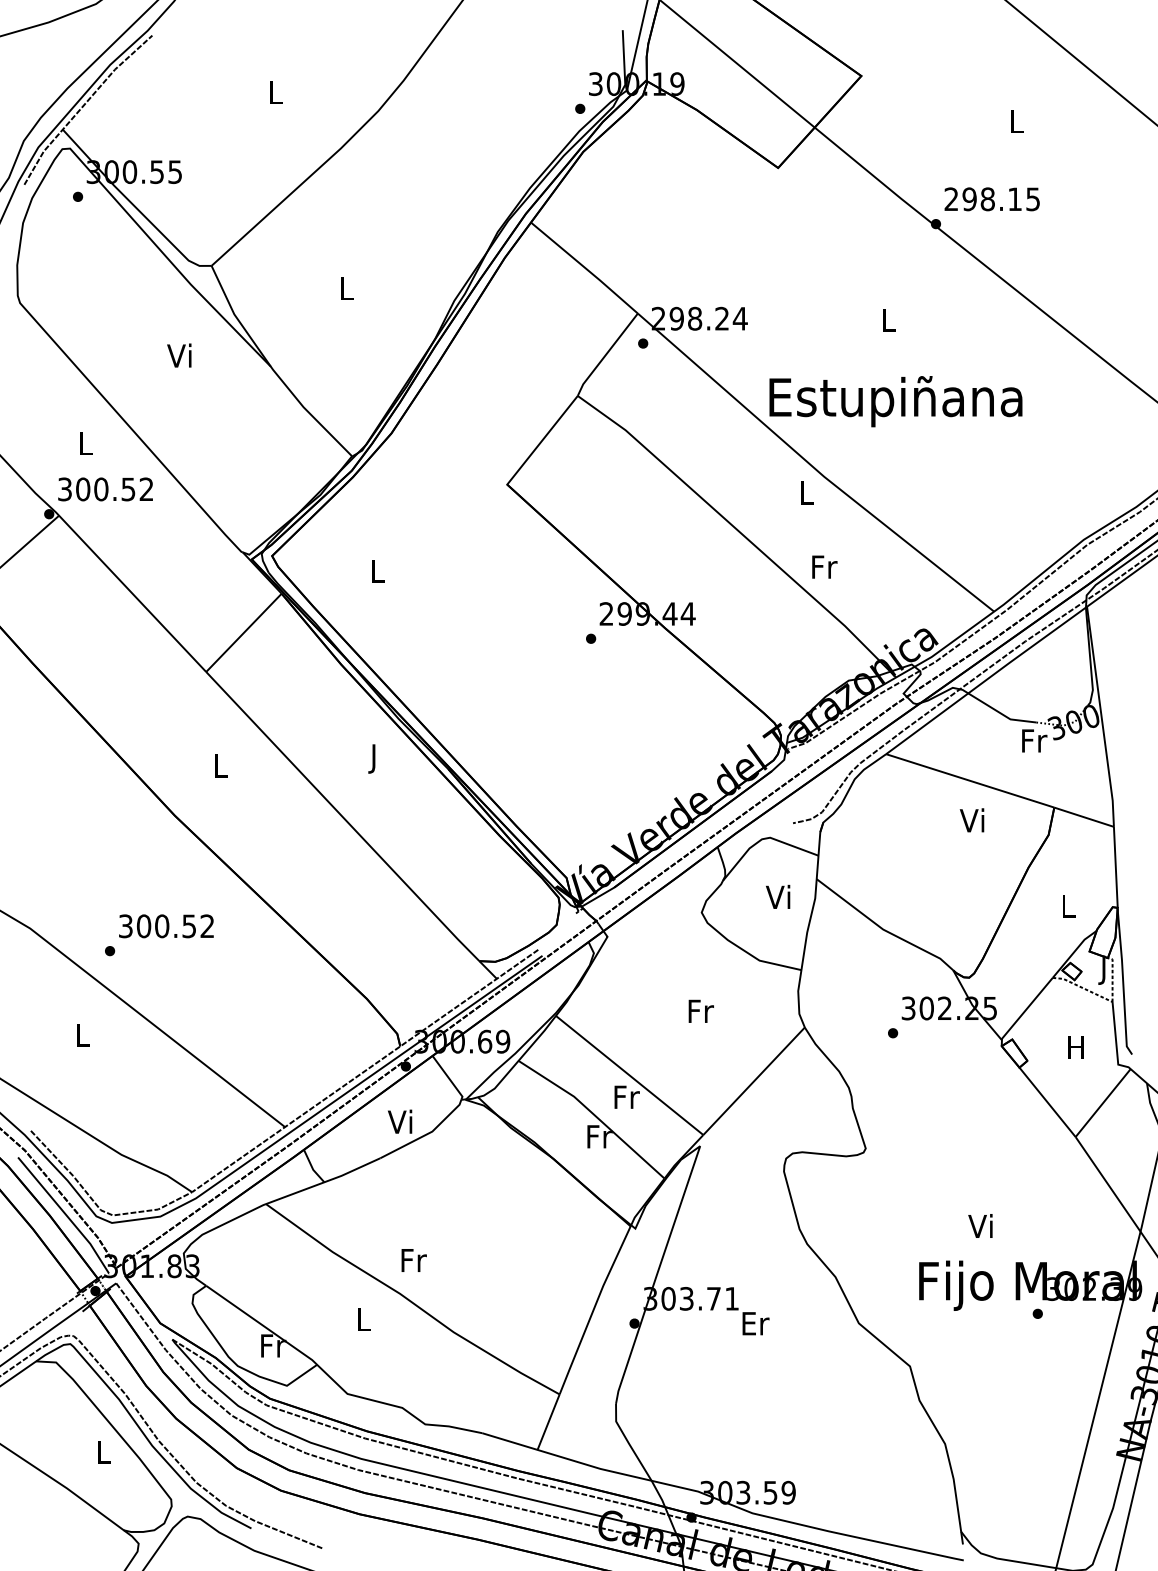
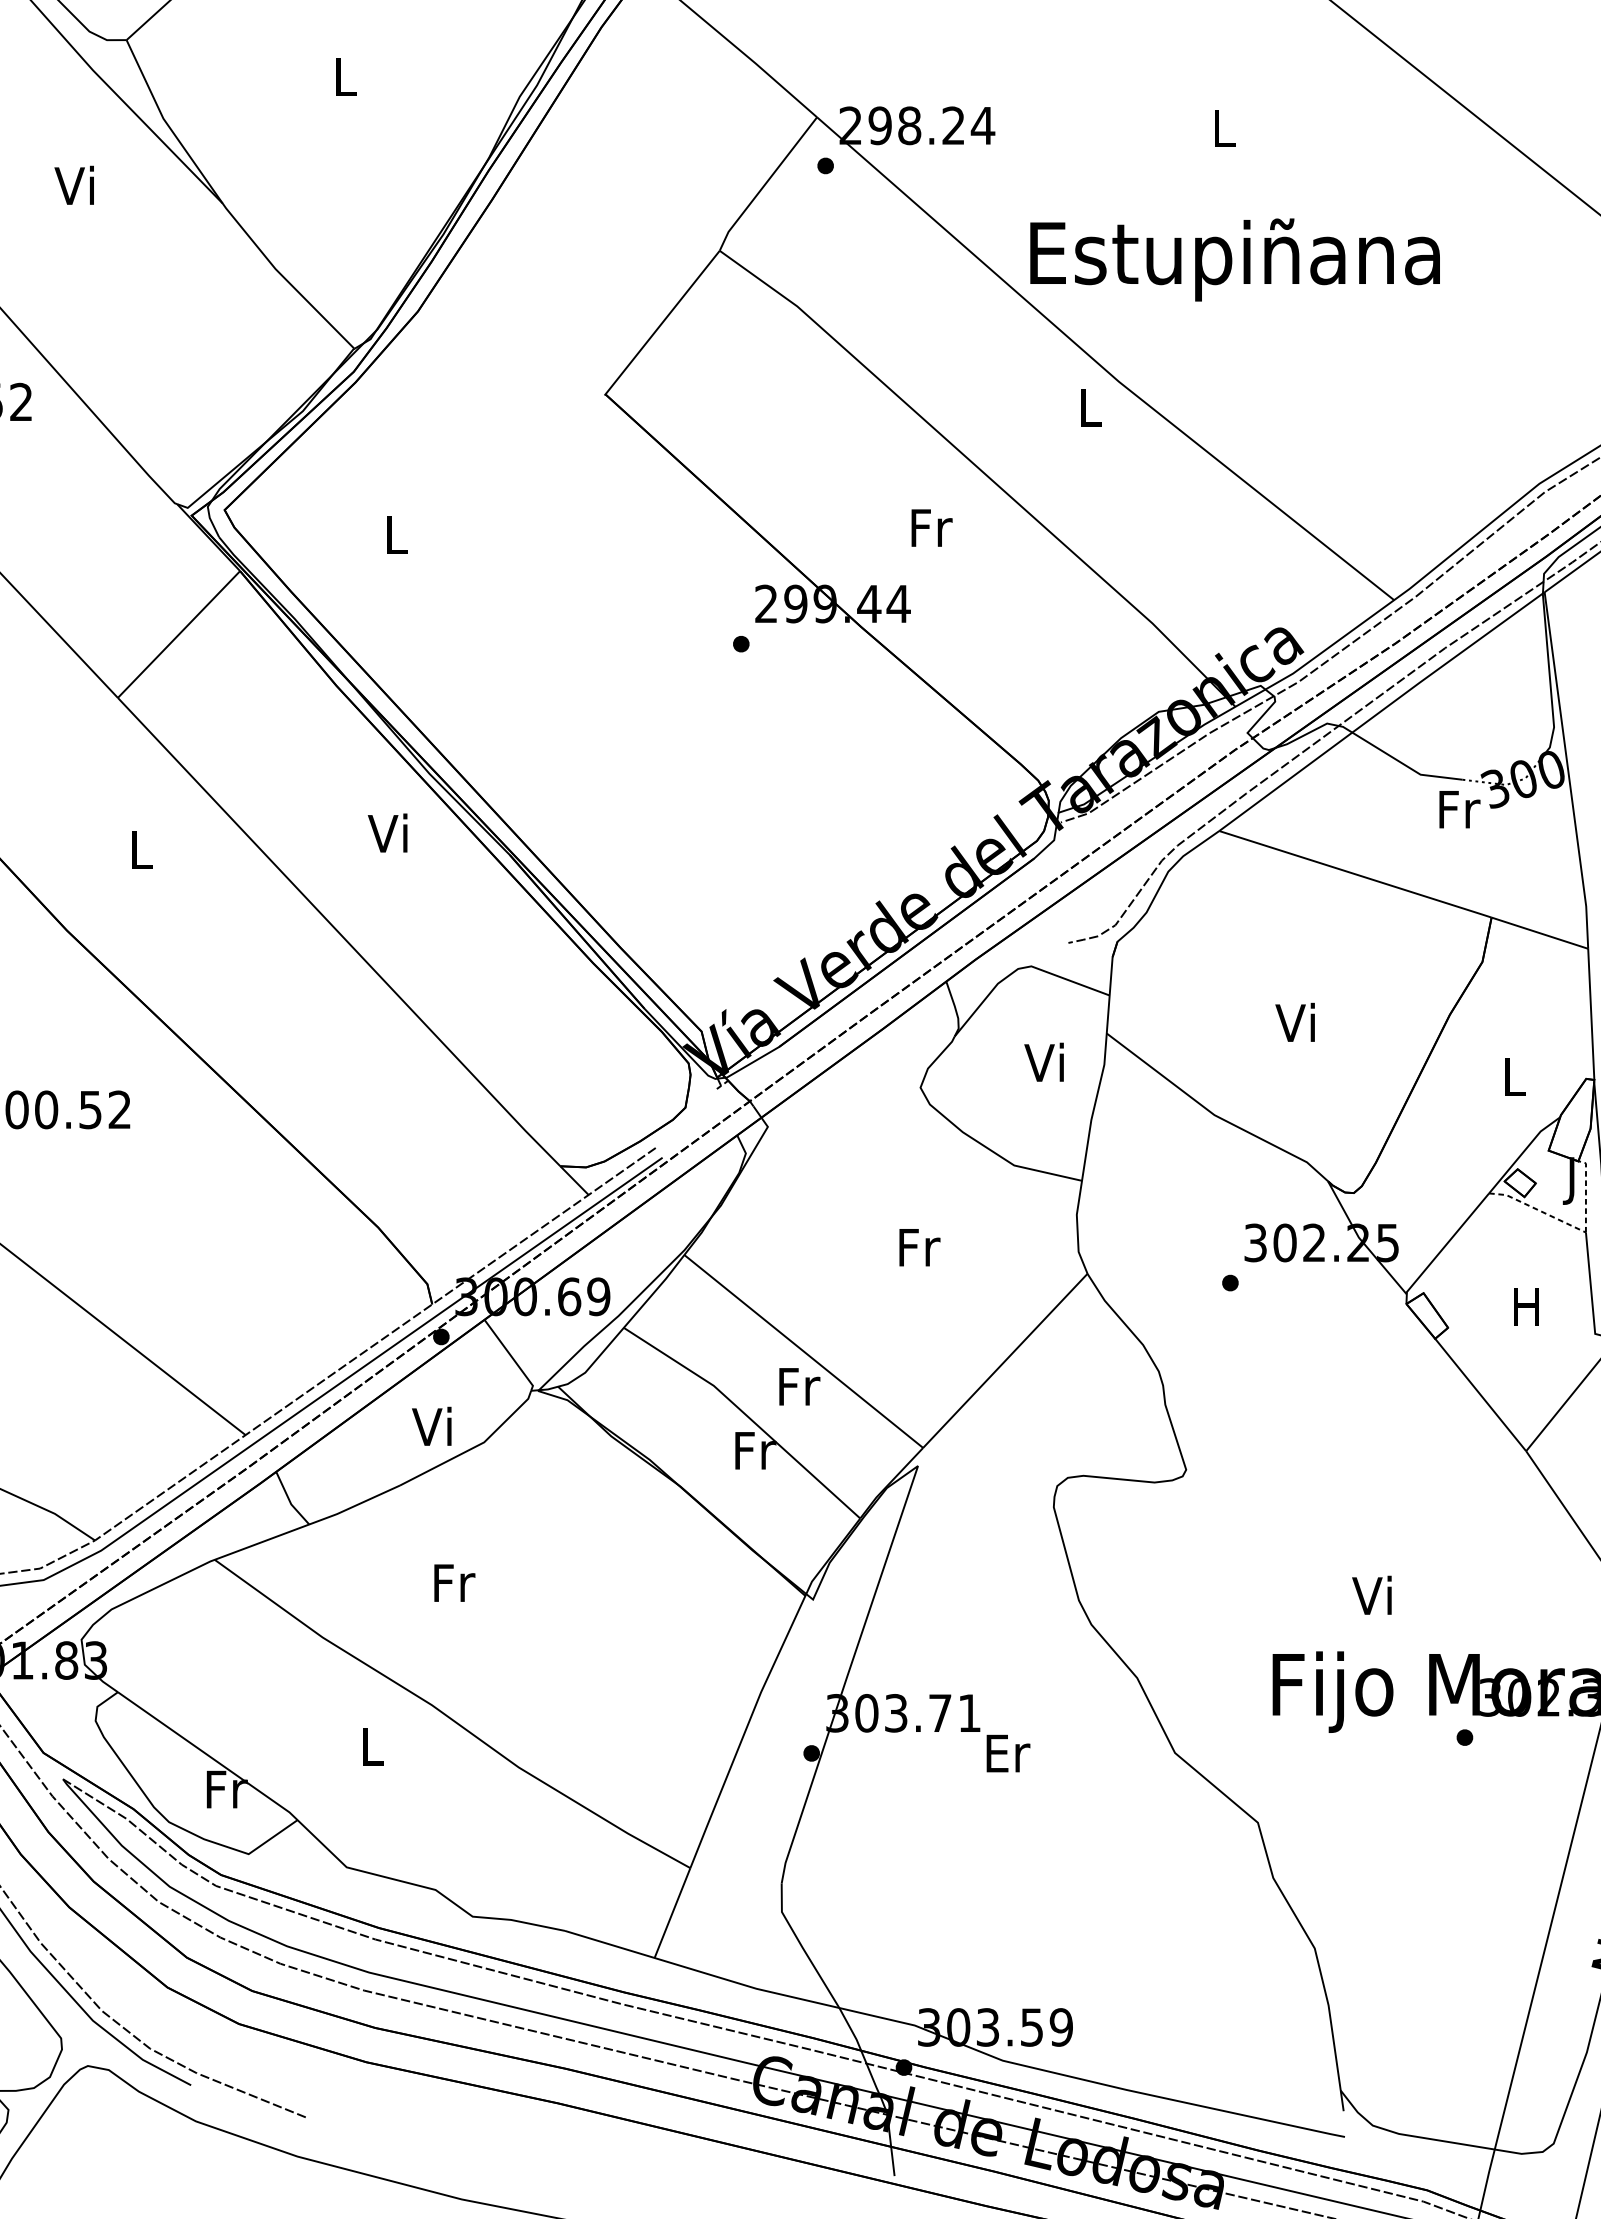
text: (824, 566) -> (931, 527), moved
text: (372, 758) -> (387, 838), J -> Vi
text: (971, 820) -> (1294, 1022), moved
text: (413, 1260) -> (453, 1583), moved

